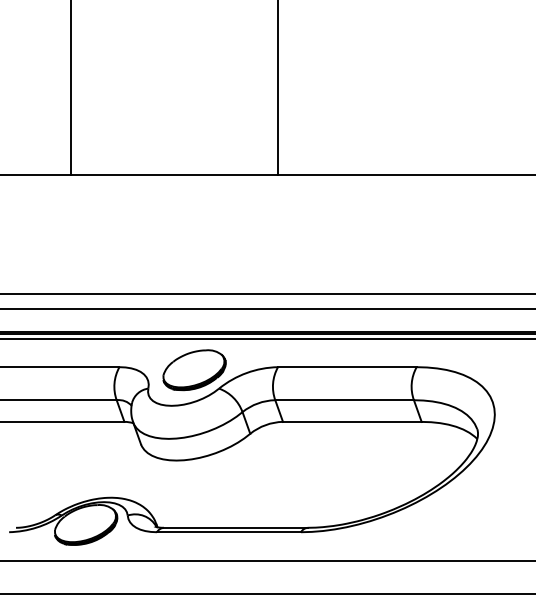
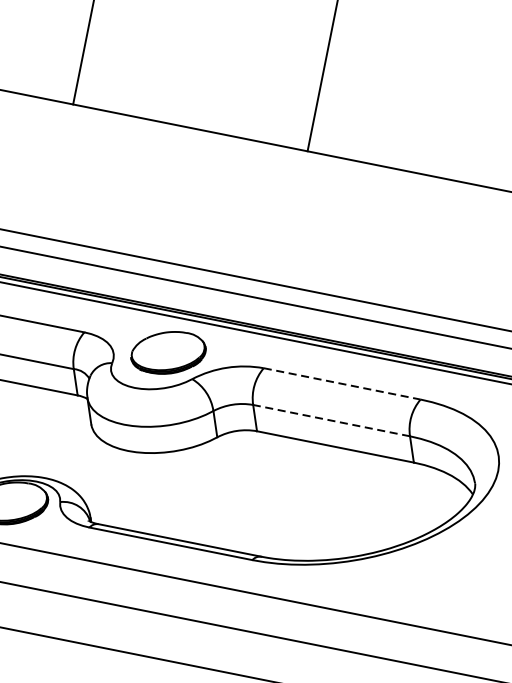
line: (347, 367) -> (342, 384), solid -> dashed
line: (344, 400) -> (331, 420), solid -> dashed

